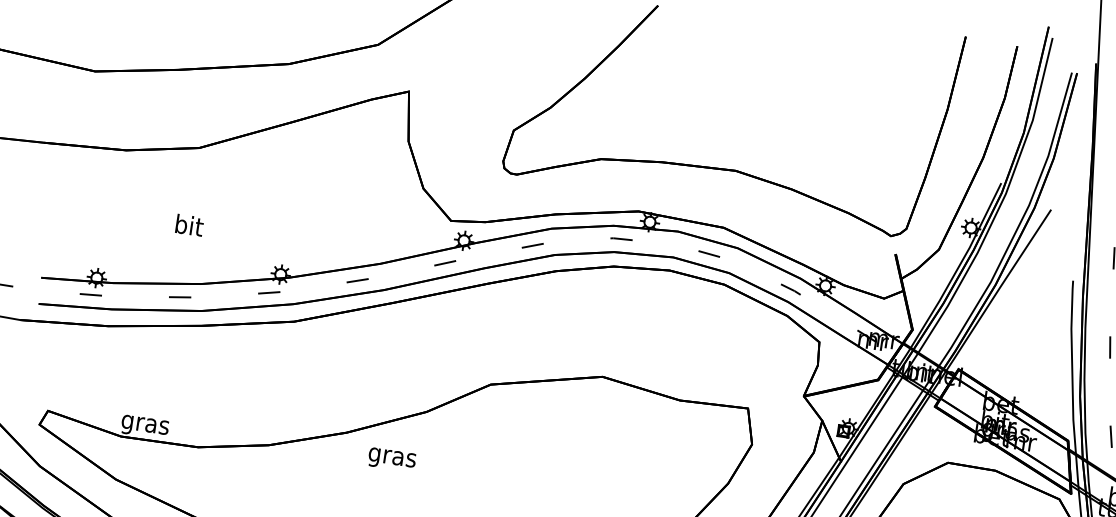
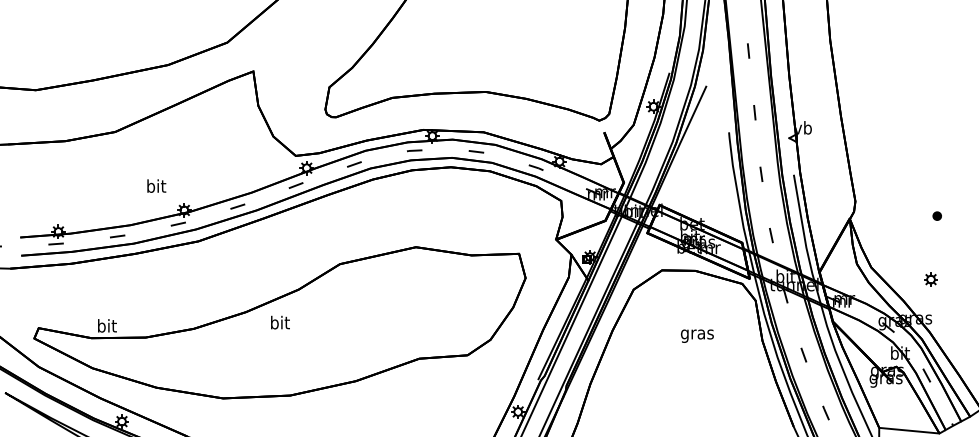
text: (189, 224) -> (156, 185), moved
text: (144, 424) -> (106, 327), gras -> bit
text: (391, 456) -> (279, 323), gras -> bit

